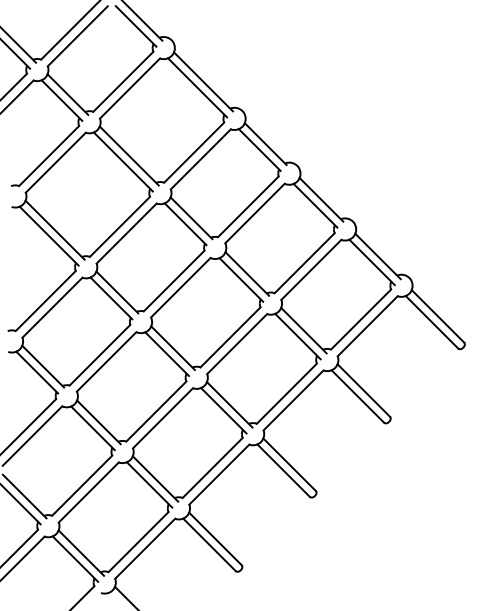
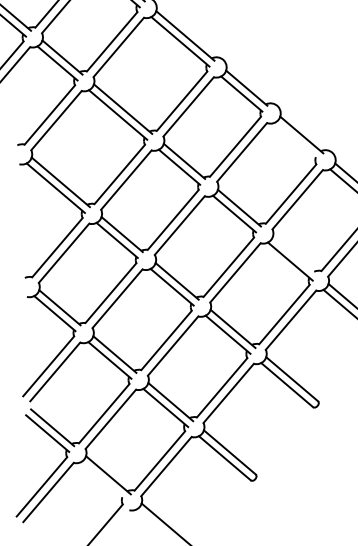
line: (315, 205) -> (296, 140), removed
line: (303, 330) -> (294, 255), removed
line: (75, 558) -> (103, 480), removed

